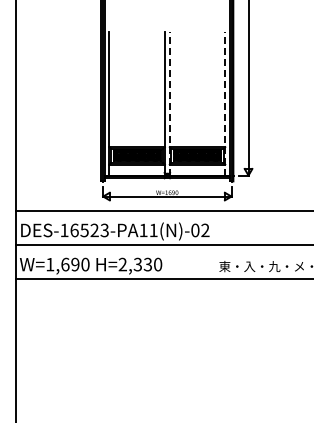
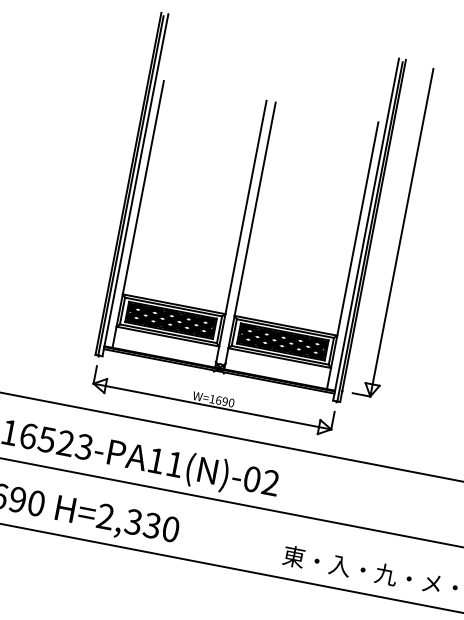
line: (169, 103) -> (249, 234), dashed -> solid
line: (225, 103) -> (353, 254), dashed -> solid

